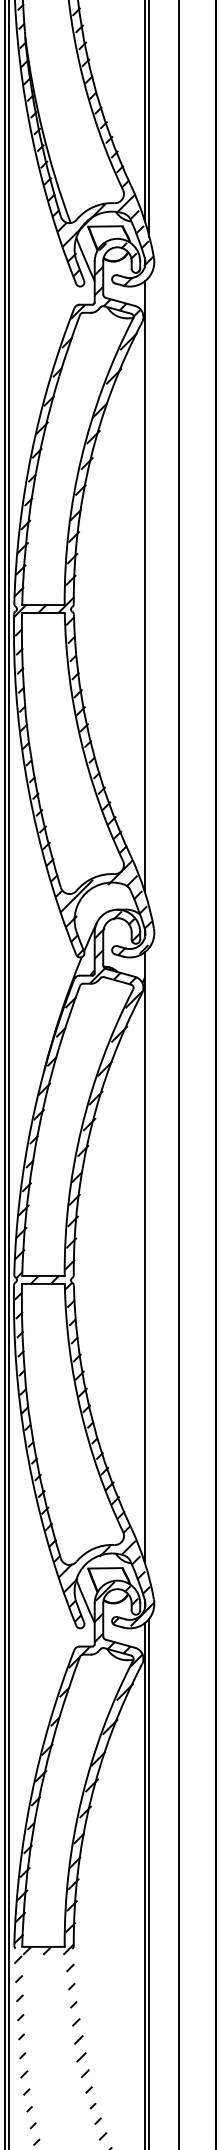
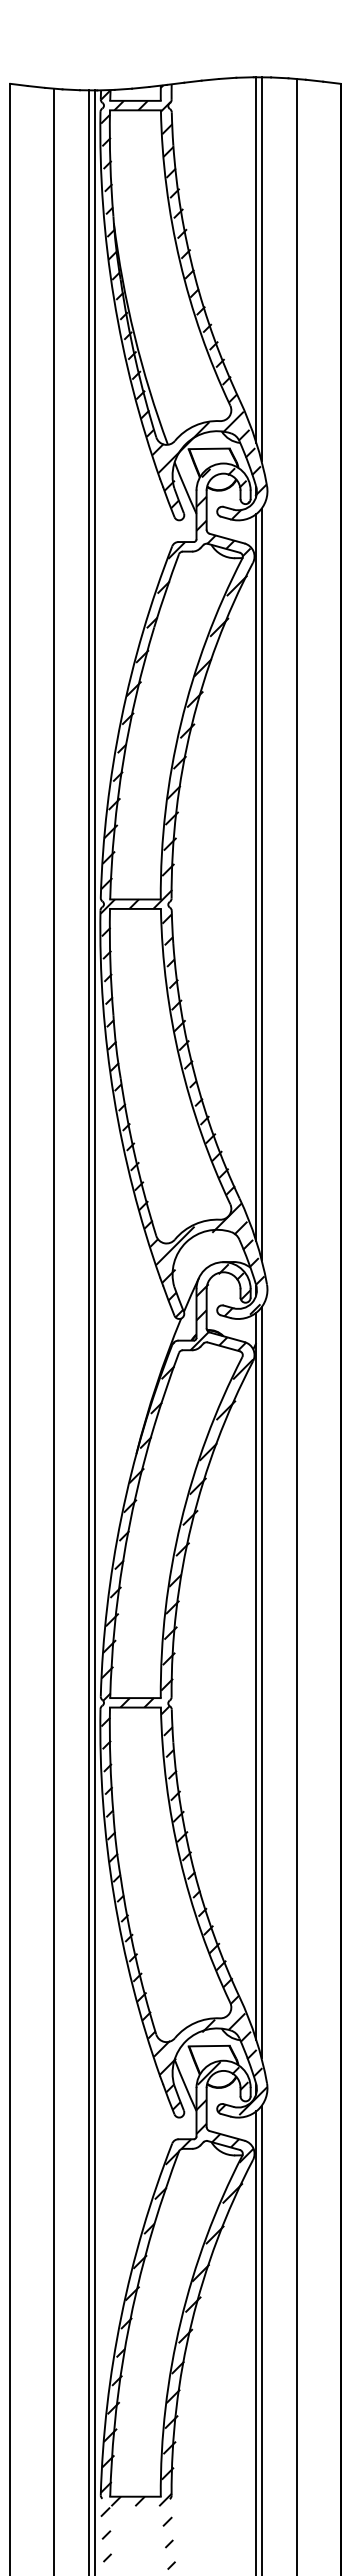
line: (149, 591) -> (261, 883), added
line: (149, 1262) -> (261, 1682), added

